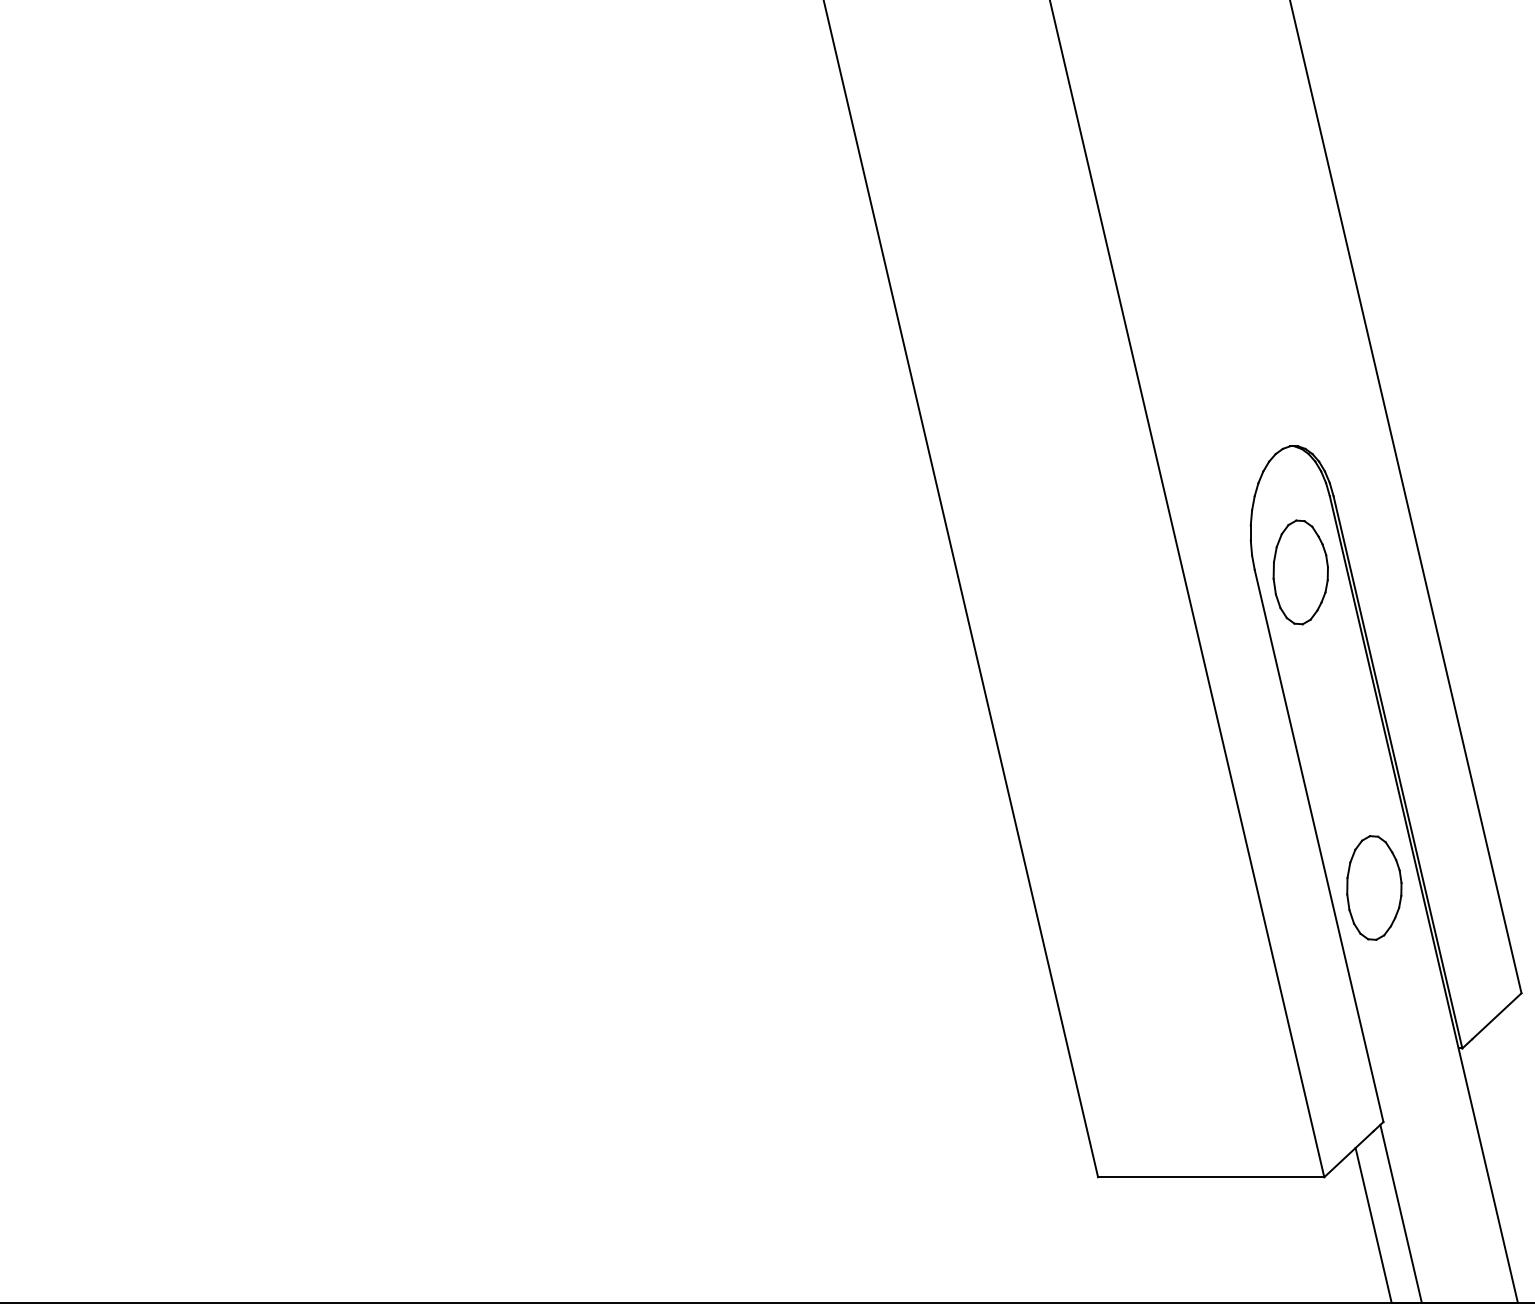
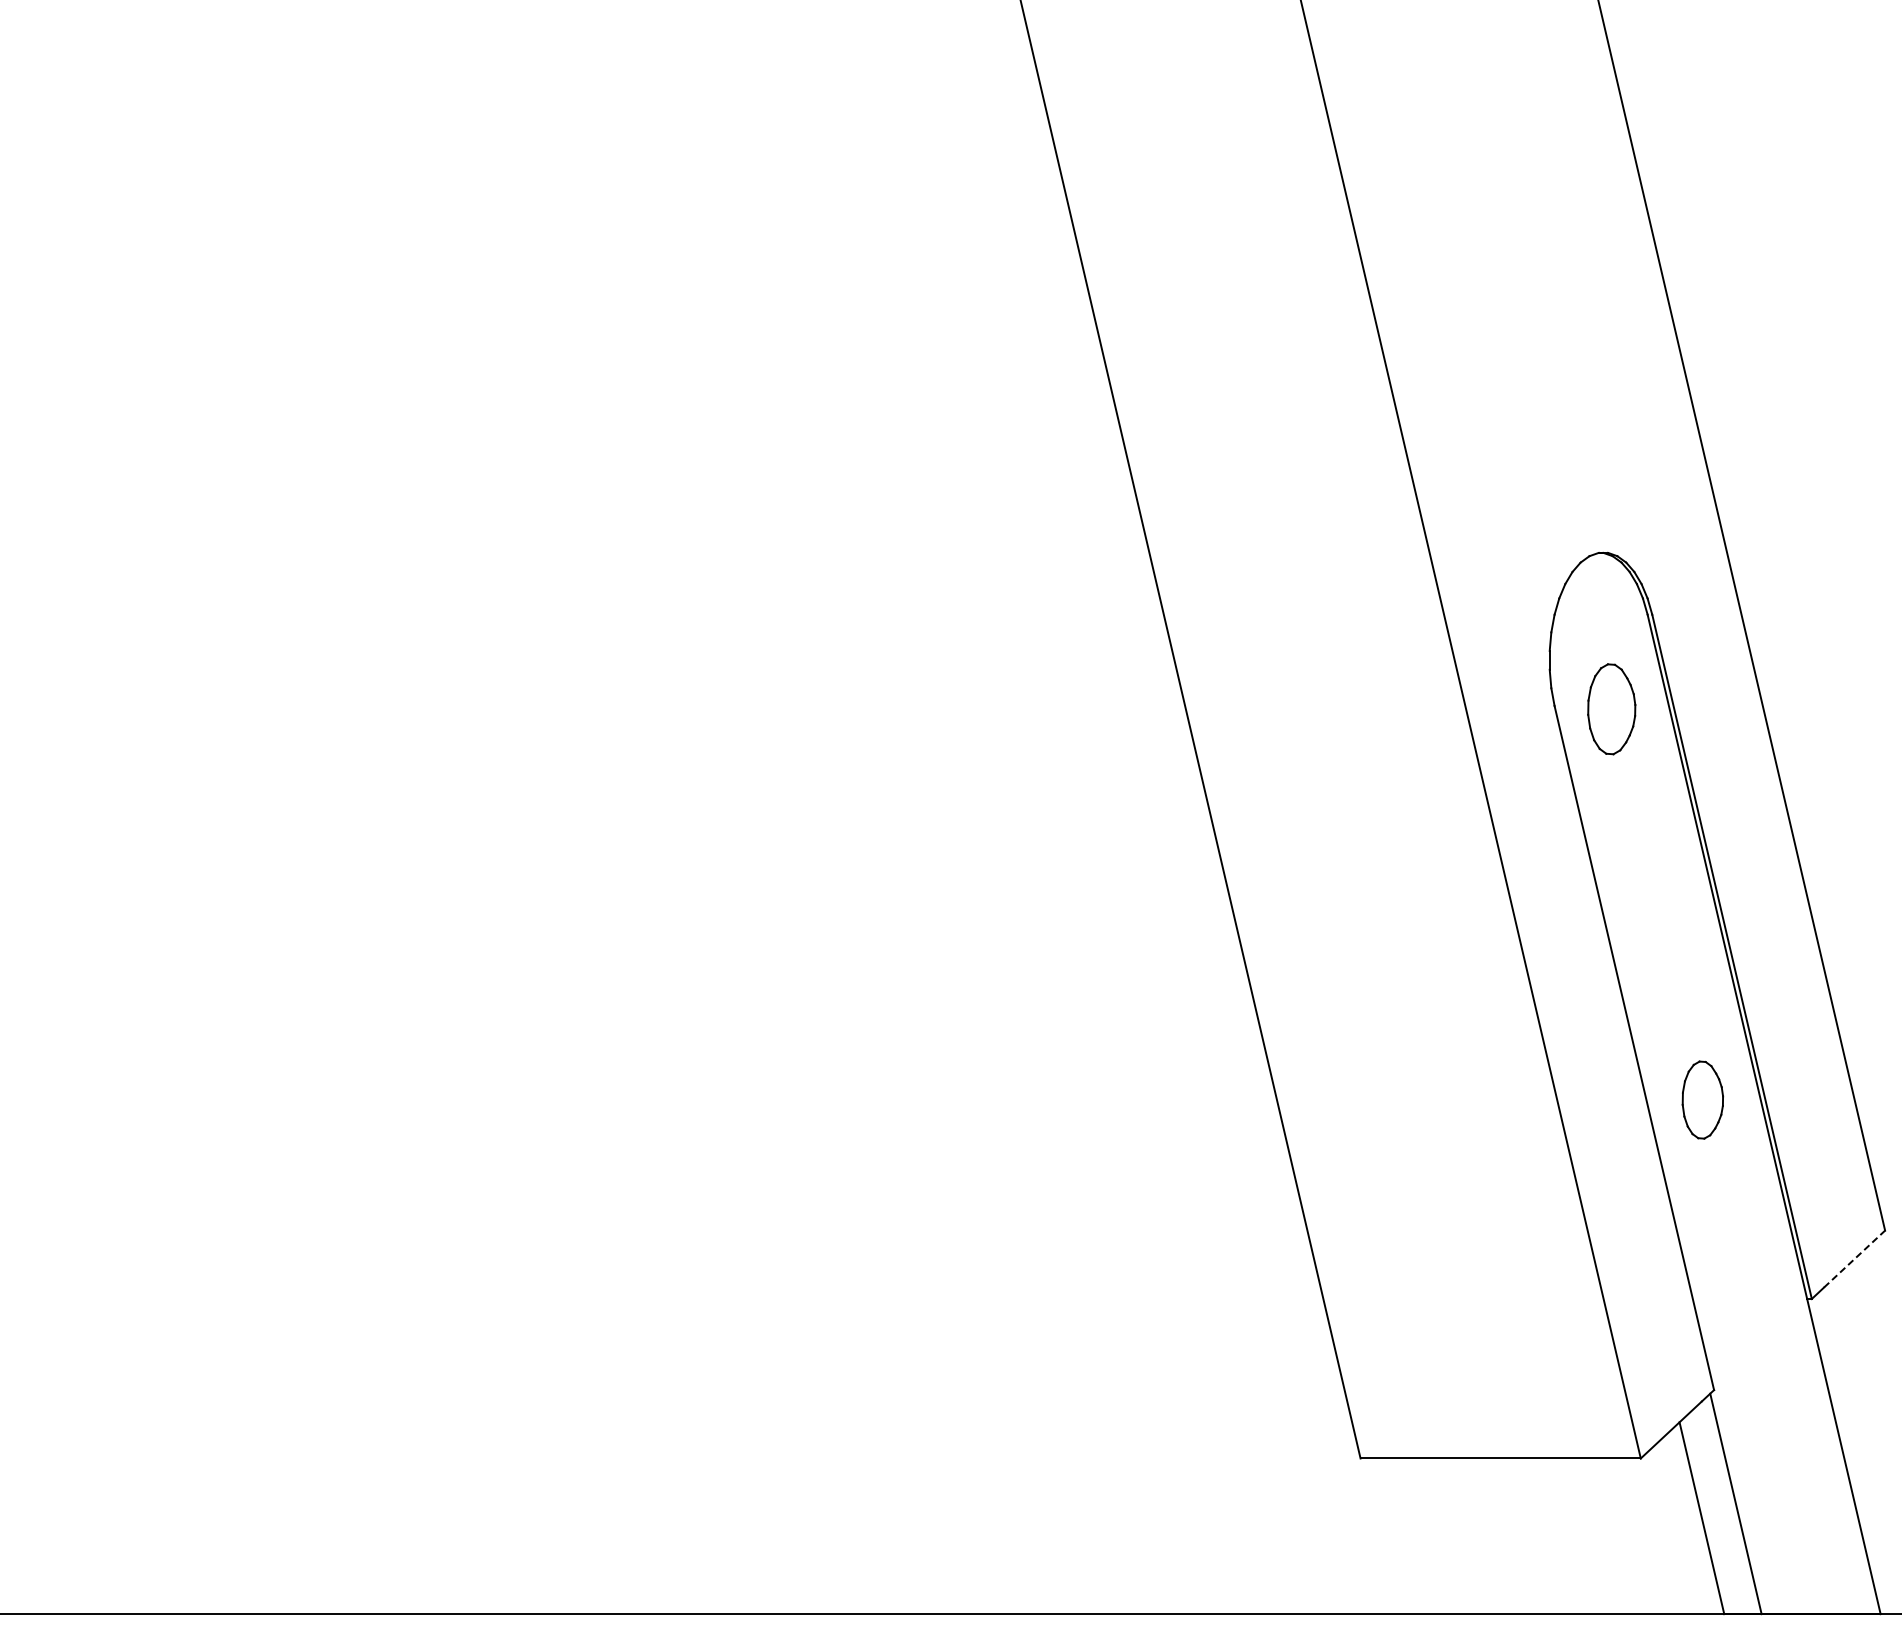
part: (1300, 572) -> (1611, 709), size x0.7
part: (1374, 887) -> (1702, 1099), size x0.6
line: (1496, 1016) -> (1854, 1259), solid -> dashed

